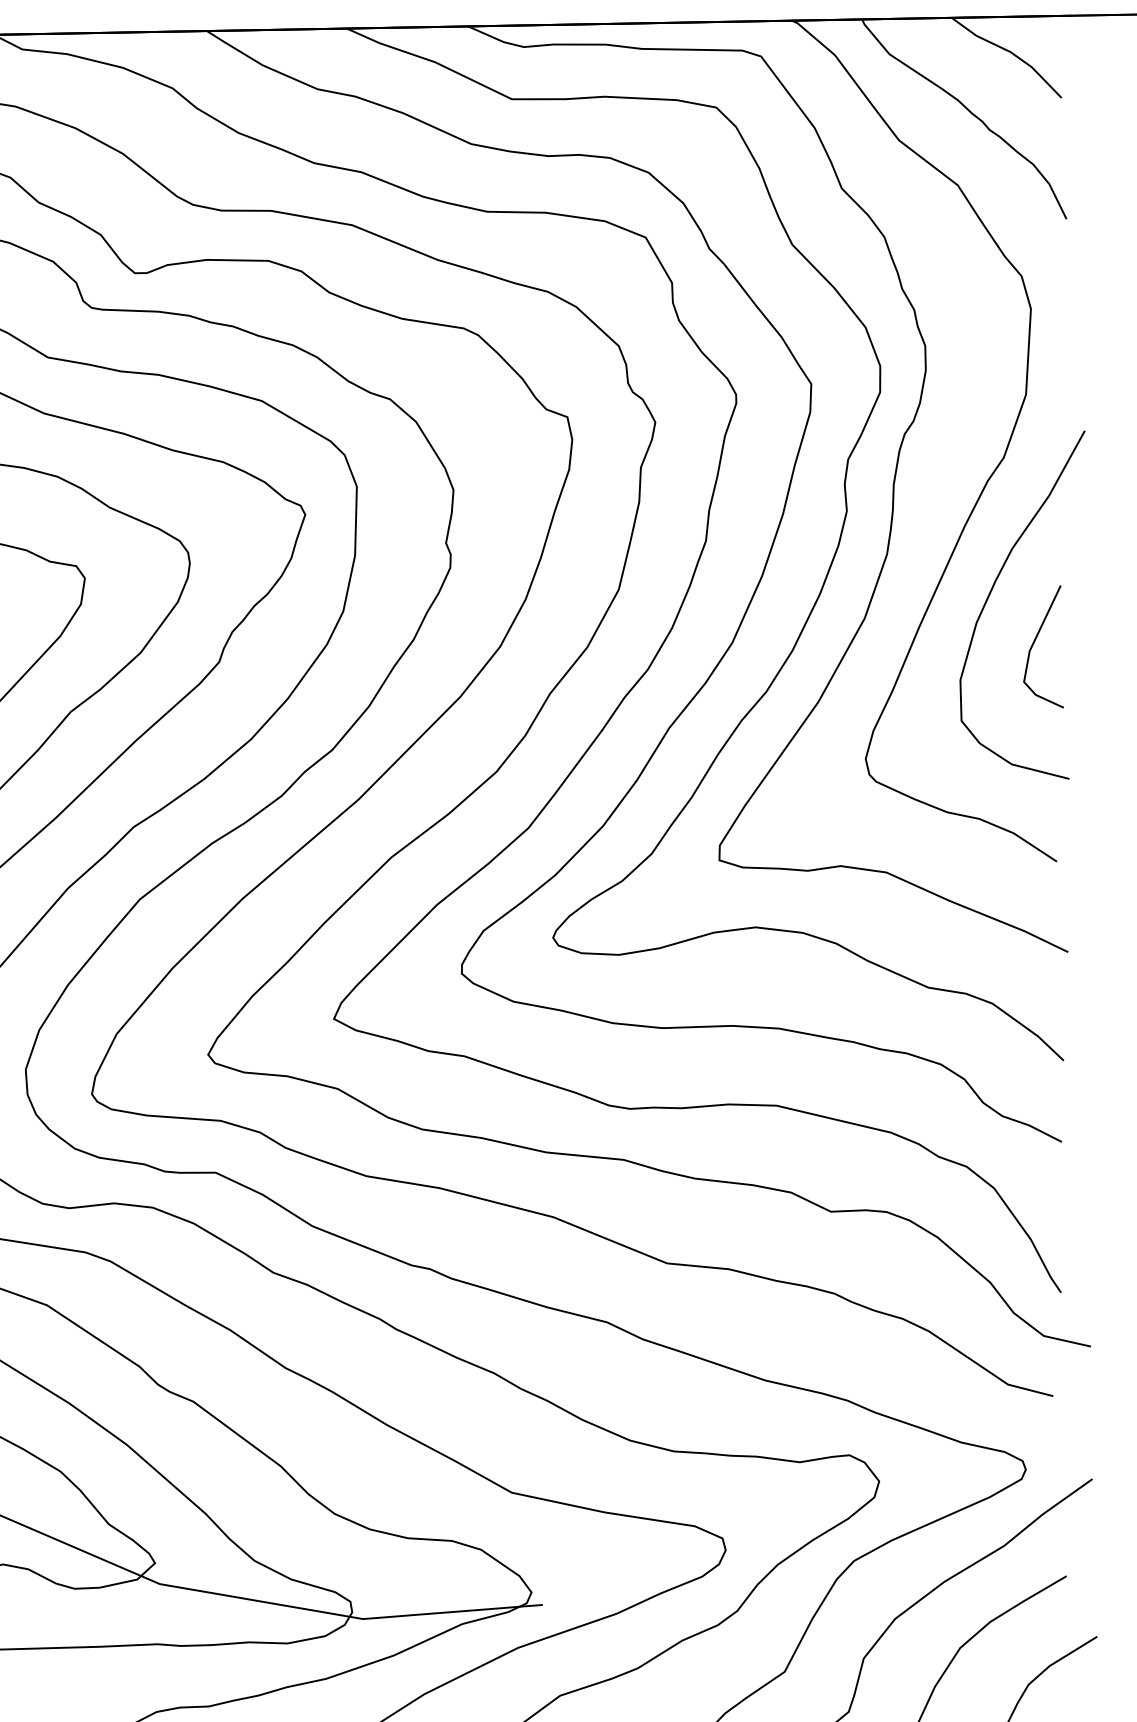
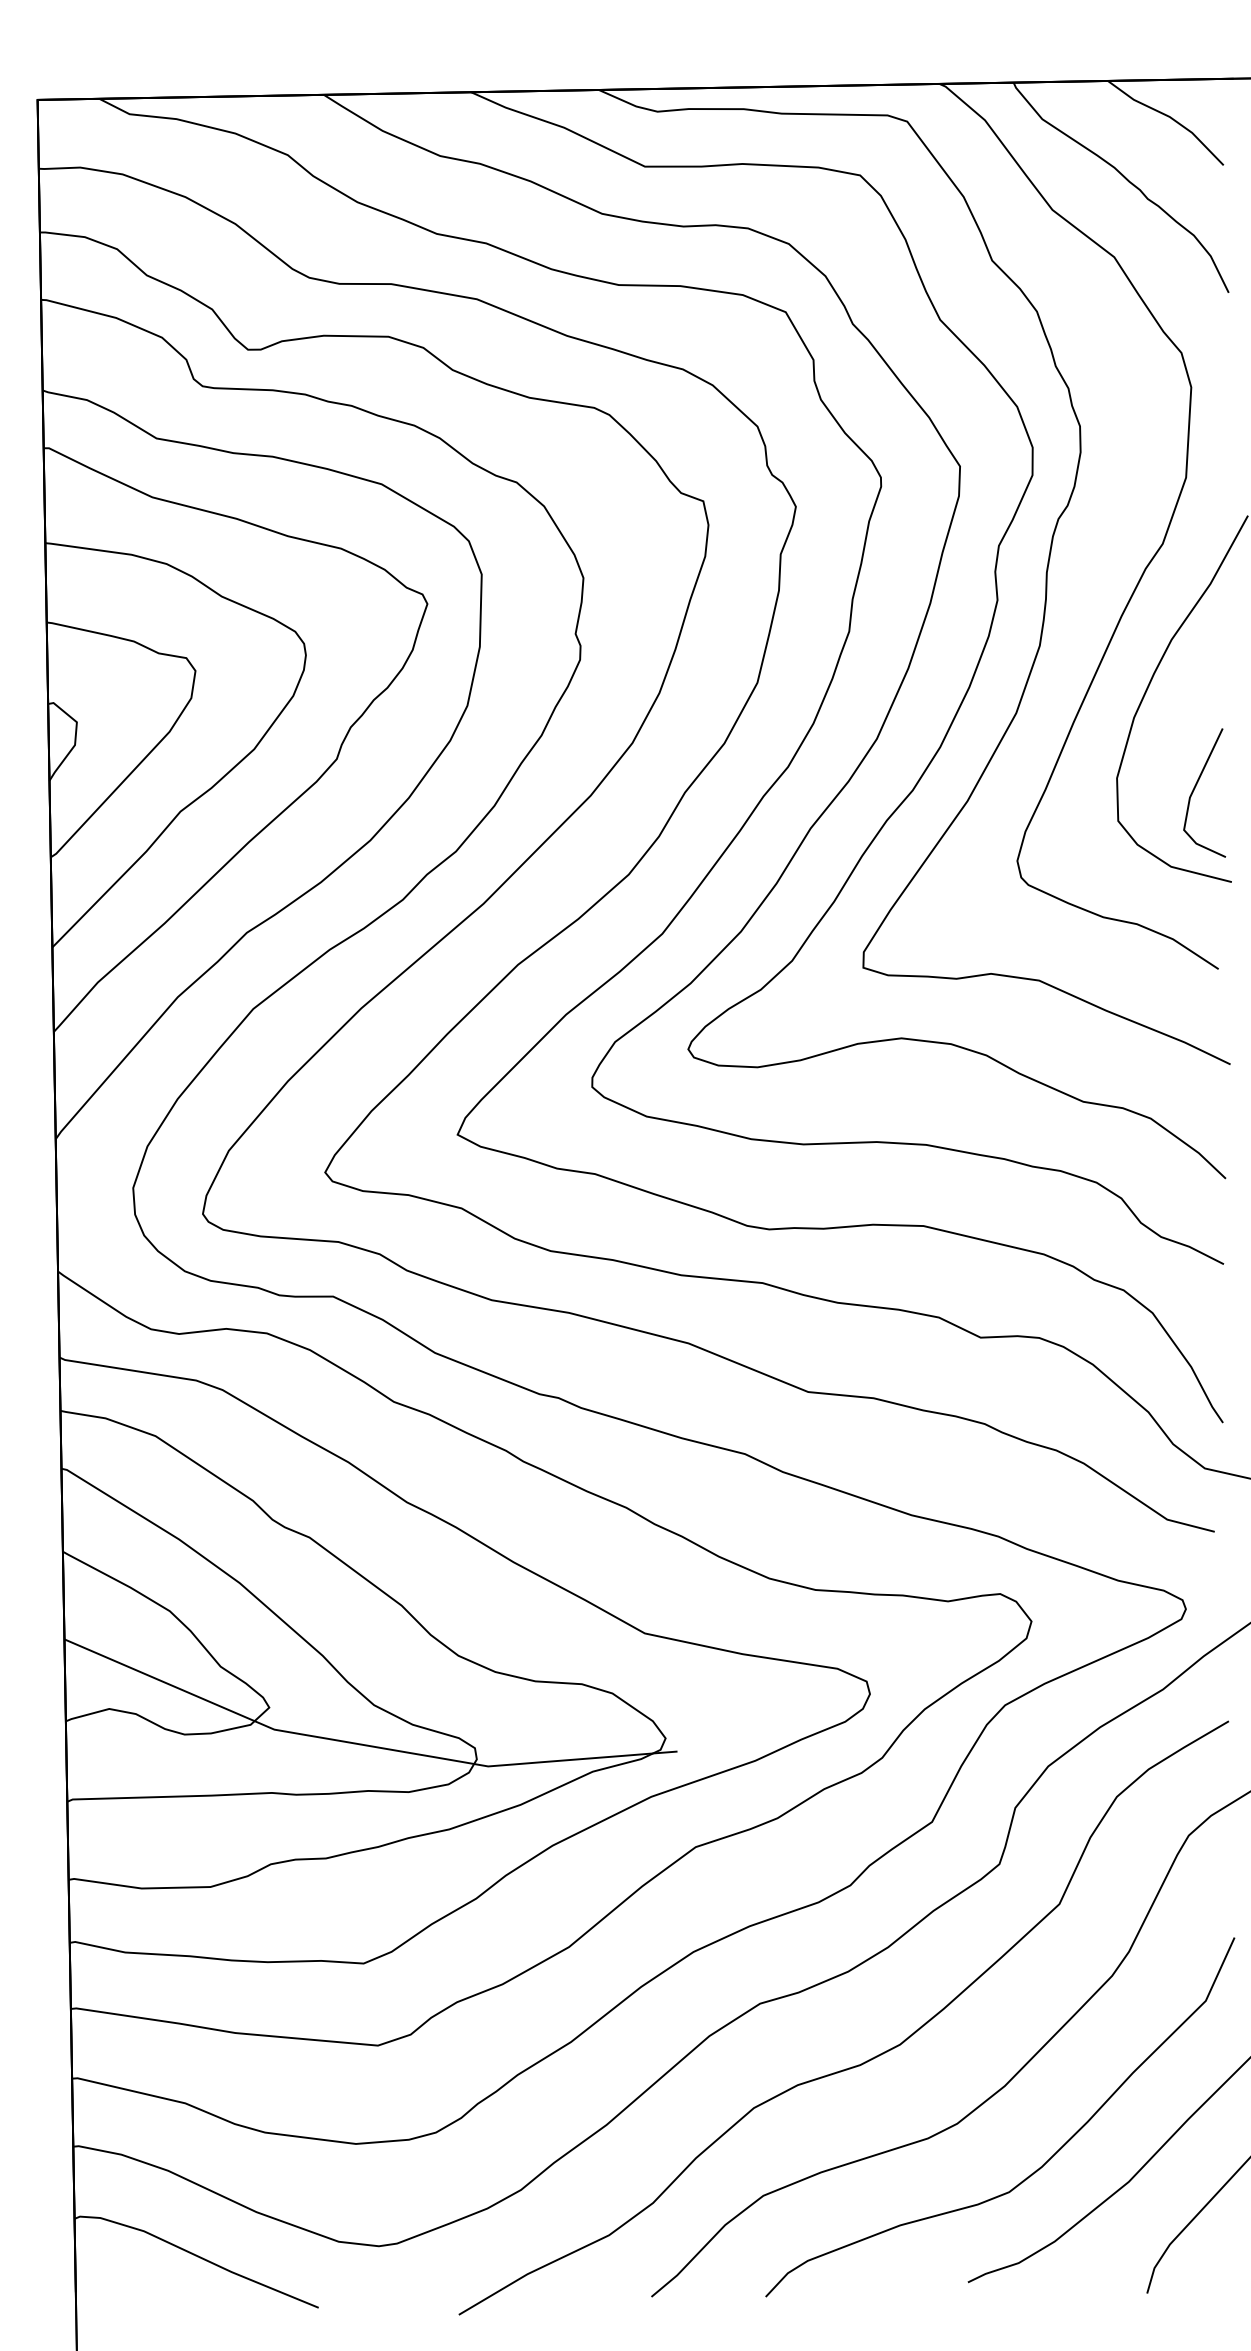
line: (1034, 642) -> (1195, 788), moved

